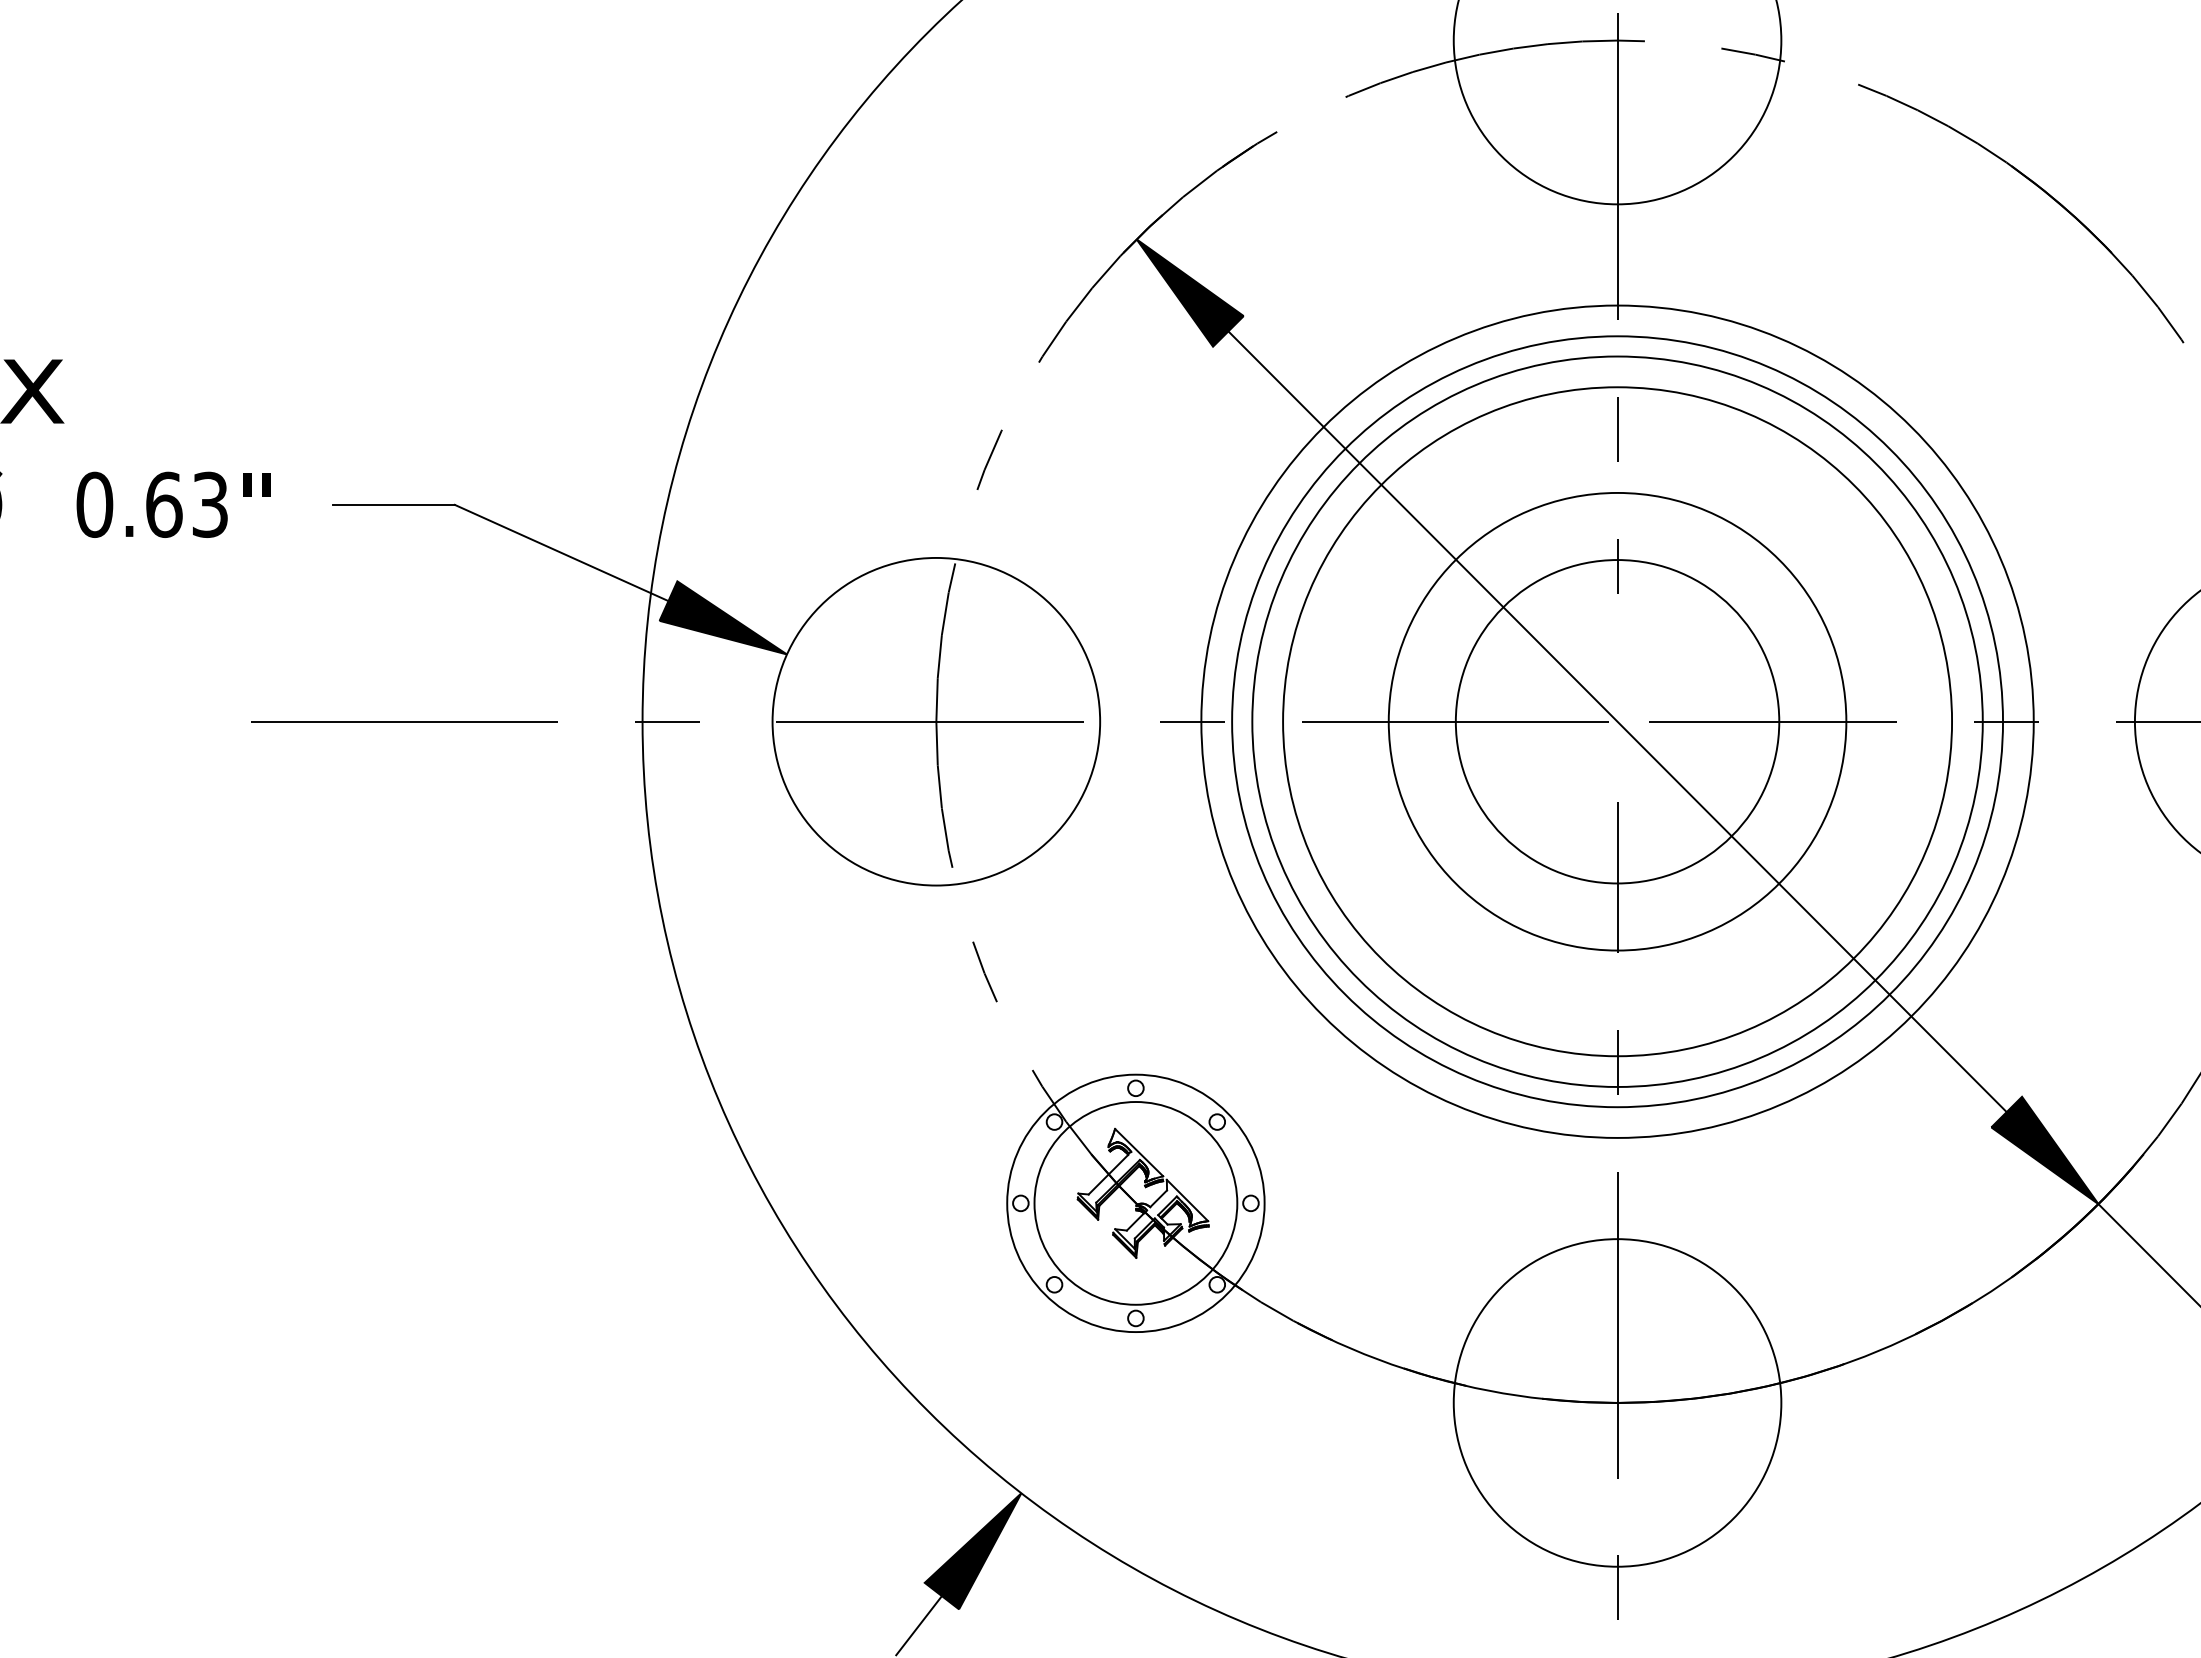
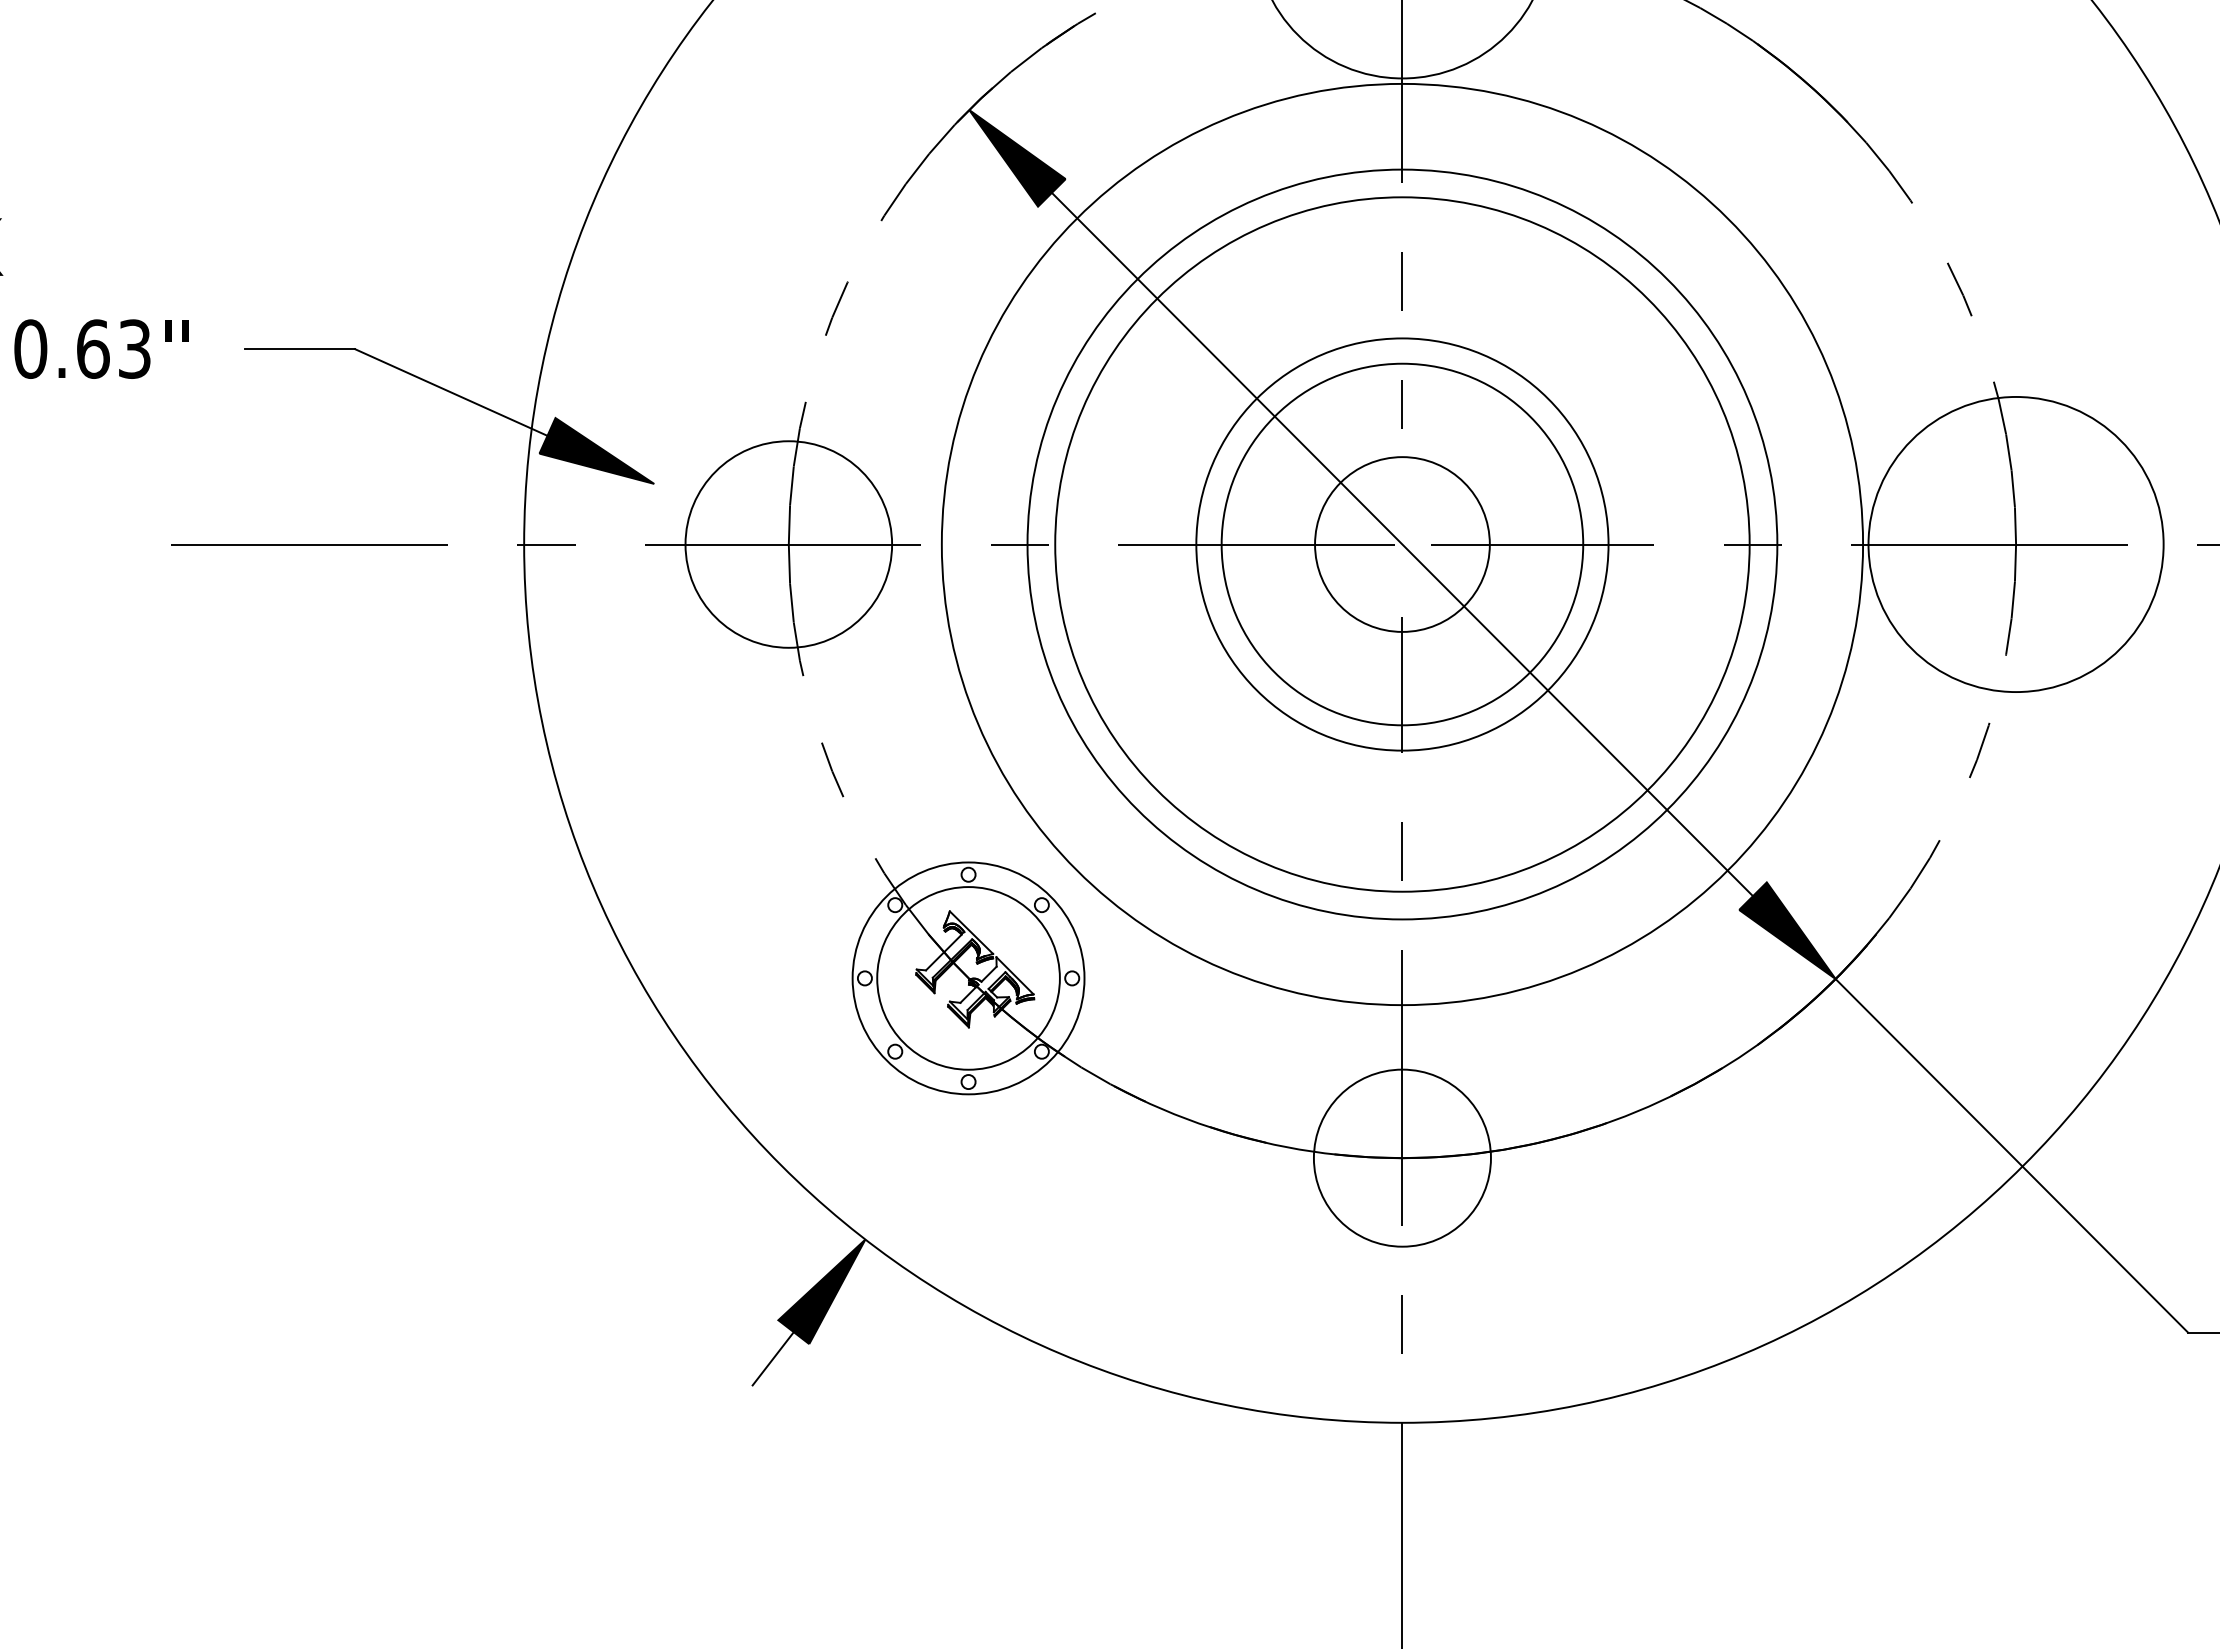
circle: (936, 721) -> (788, 544), size x0.7
circle: (1617, 721) -> (1402, 544), size x0.6
circle: (1617, 721) -> (1402, 544), size x0.6
circle: (1617, 721) -> (1402, 544), size x1.4
circle: (1617, 1402) -> (1402, 1157), size x0.6

